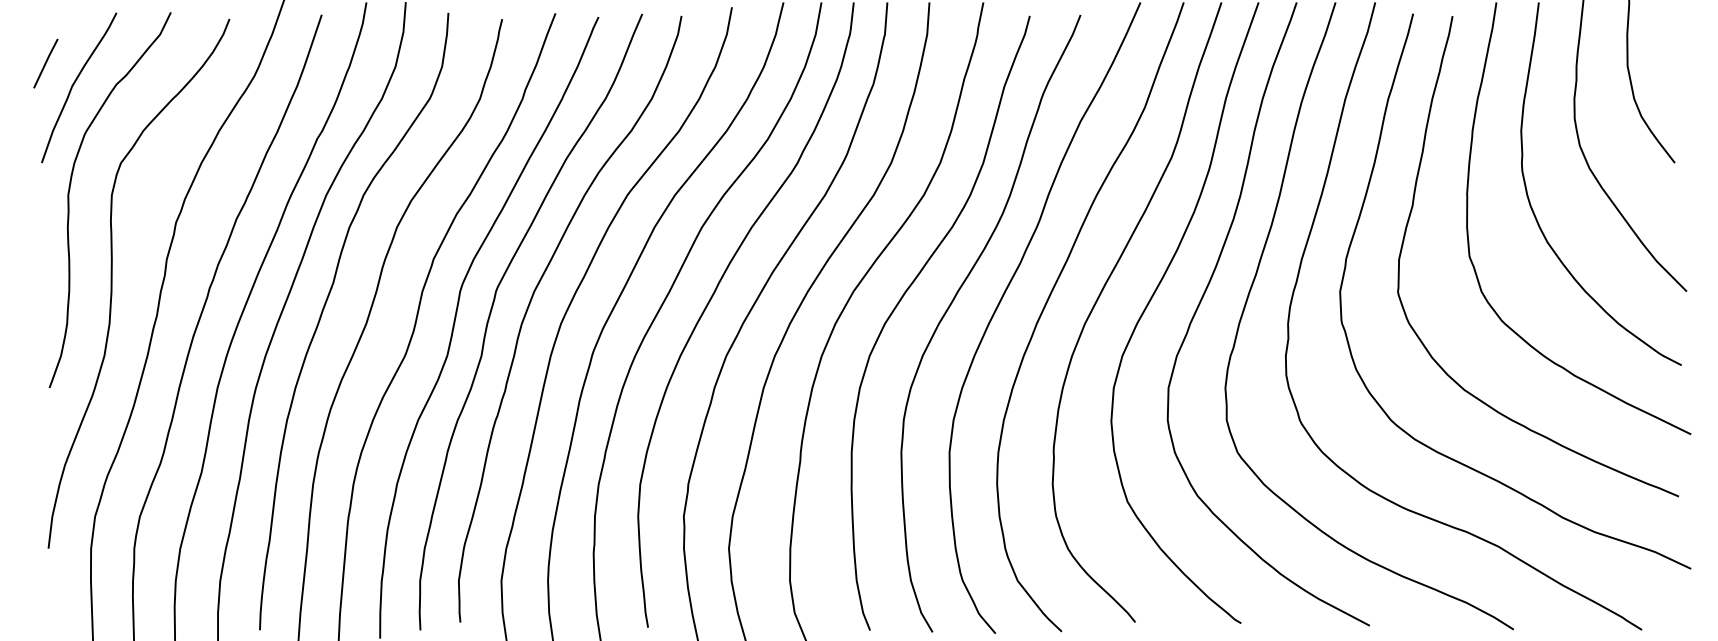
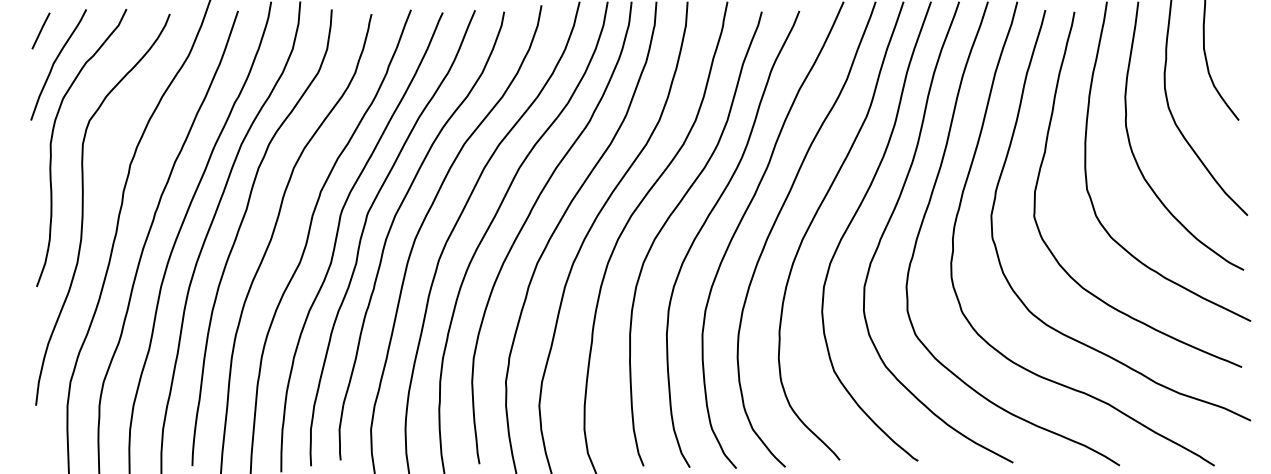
line: (45, 62) -> (40, 30), moved

